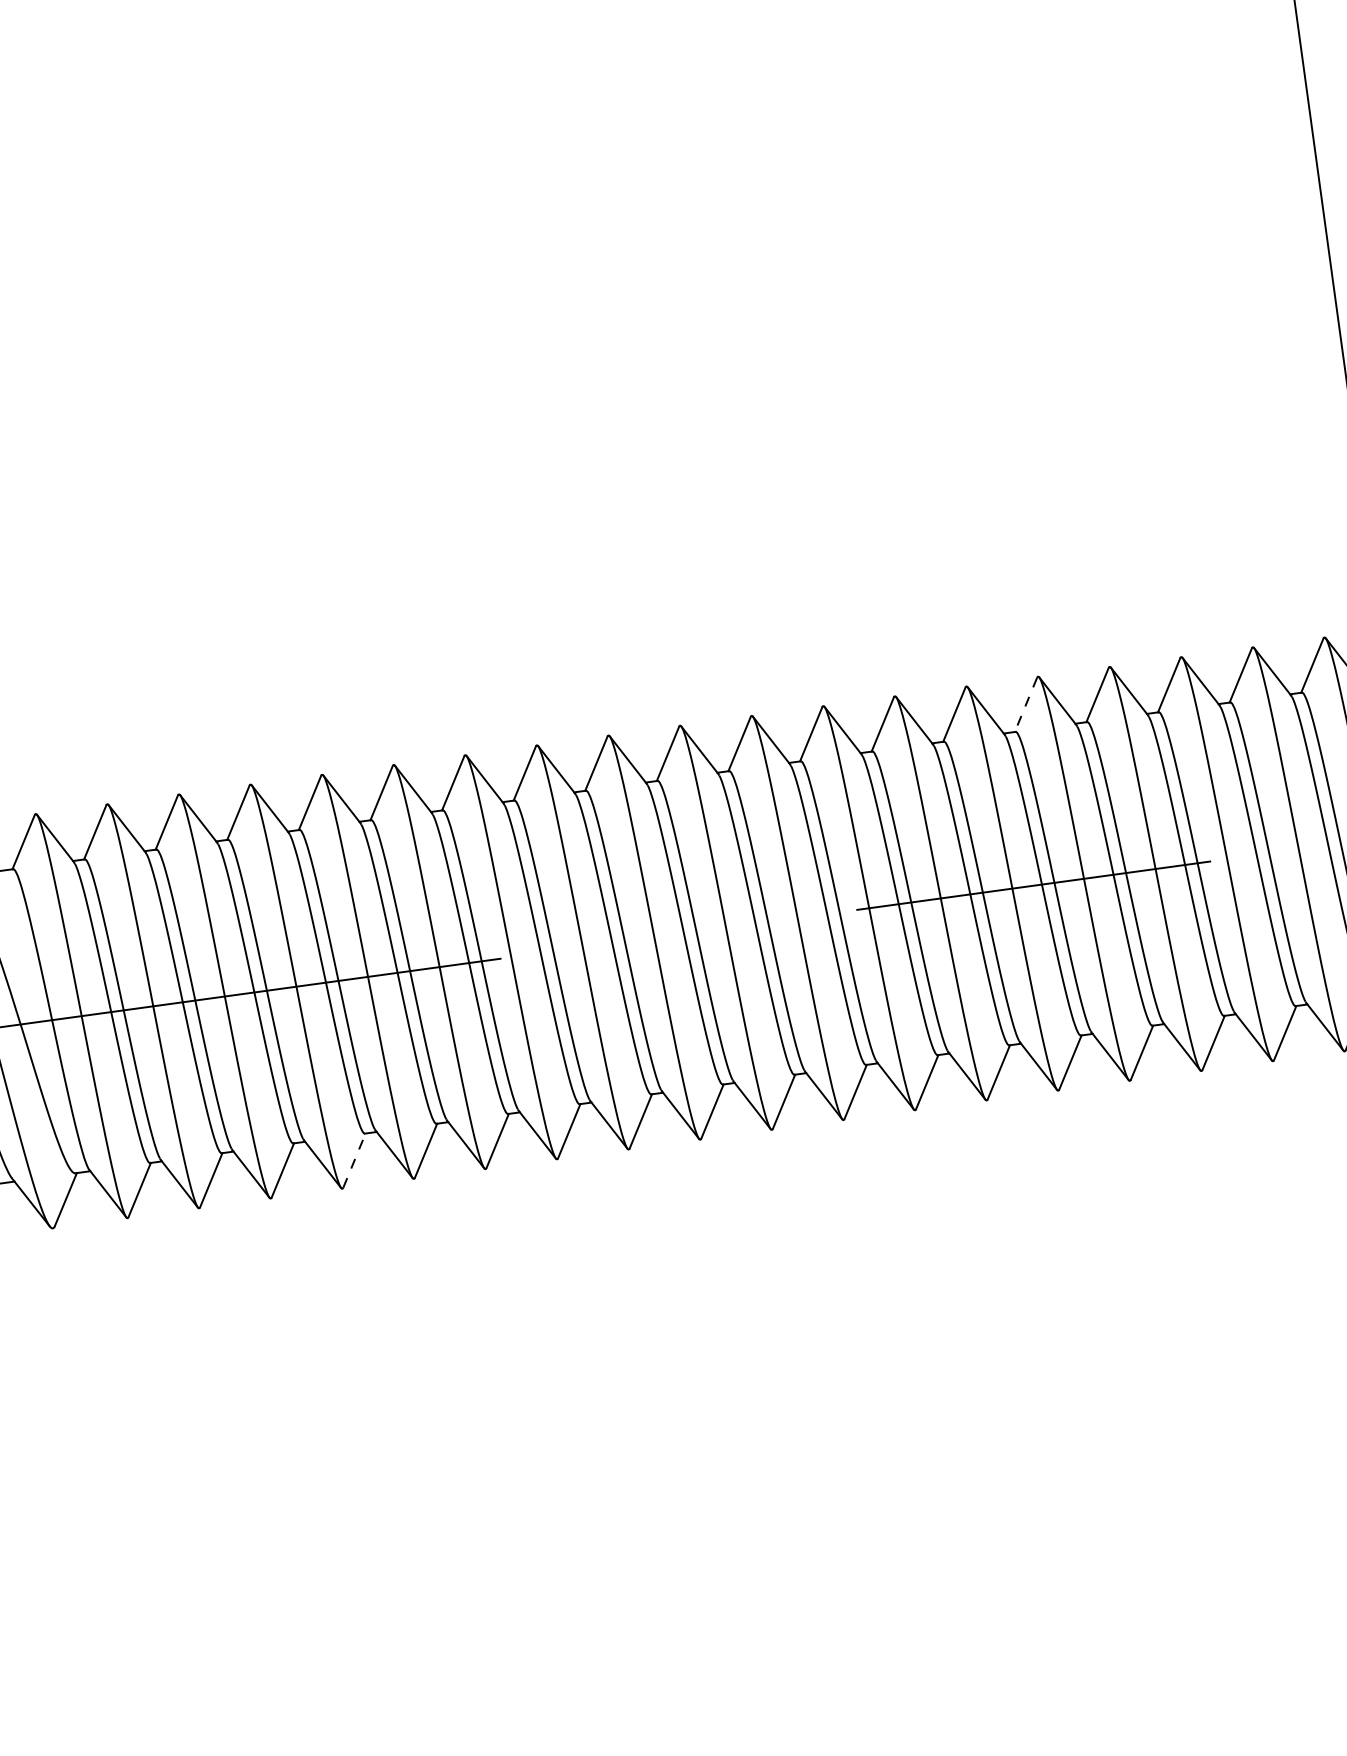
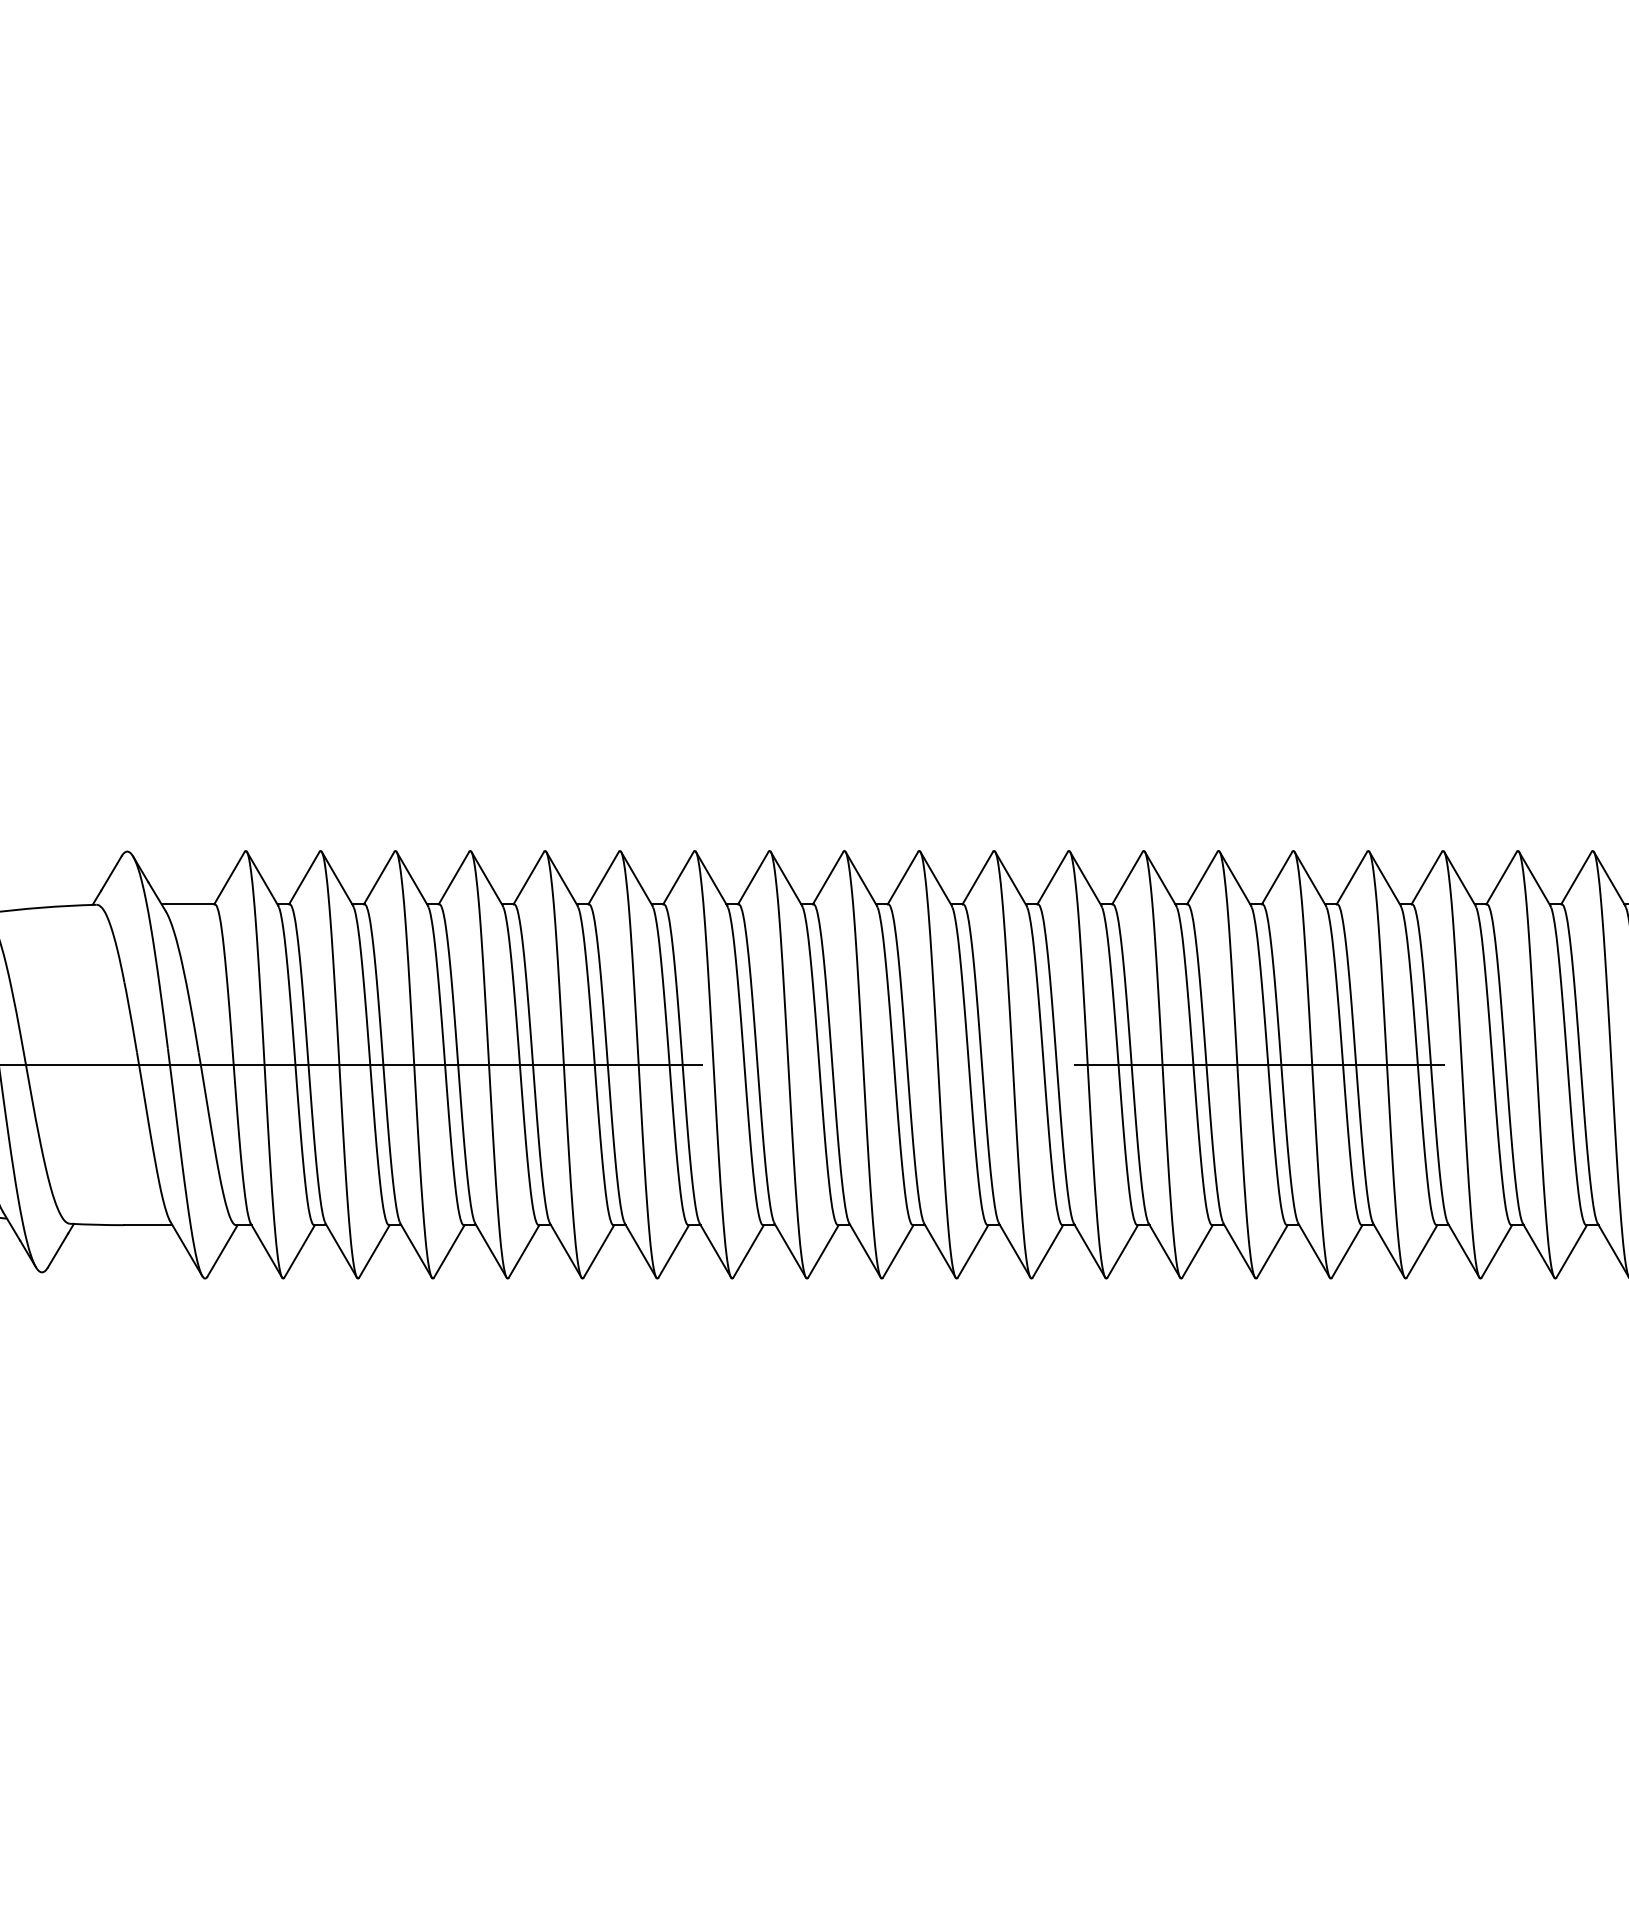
line: (1025, 705) -> (1276, 878), dashed -> solid
line: (354, 1159) -> (524, 1250), dashed -> solid

